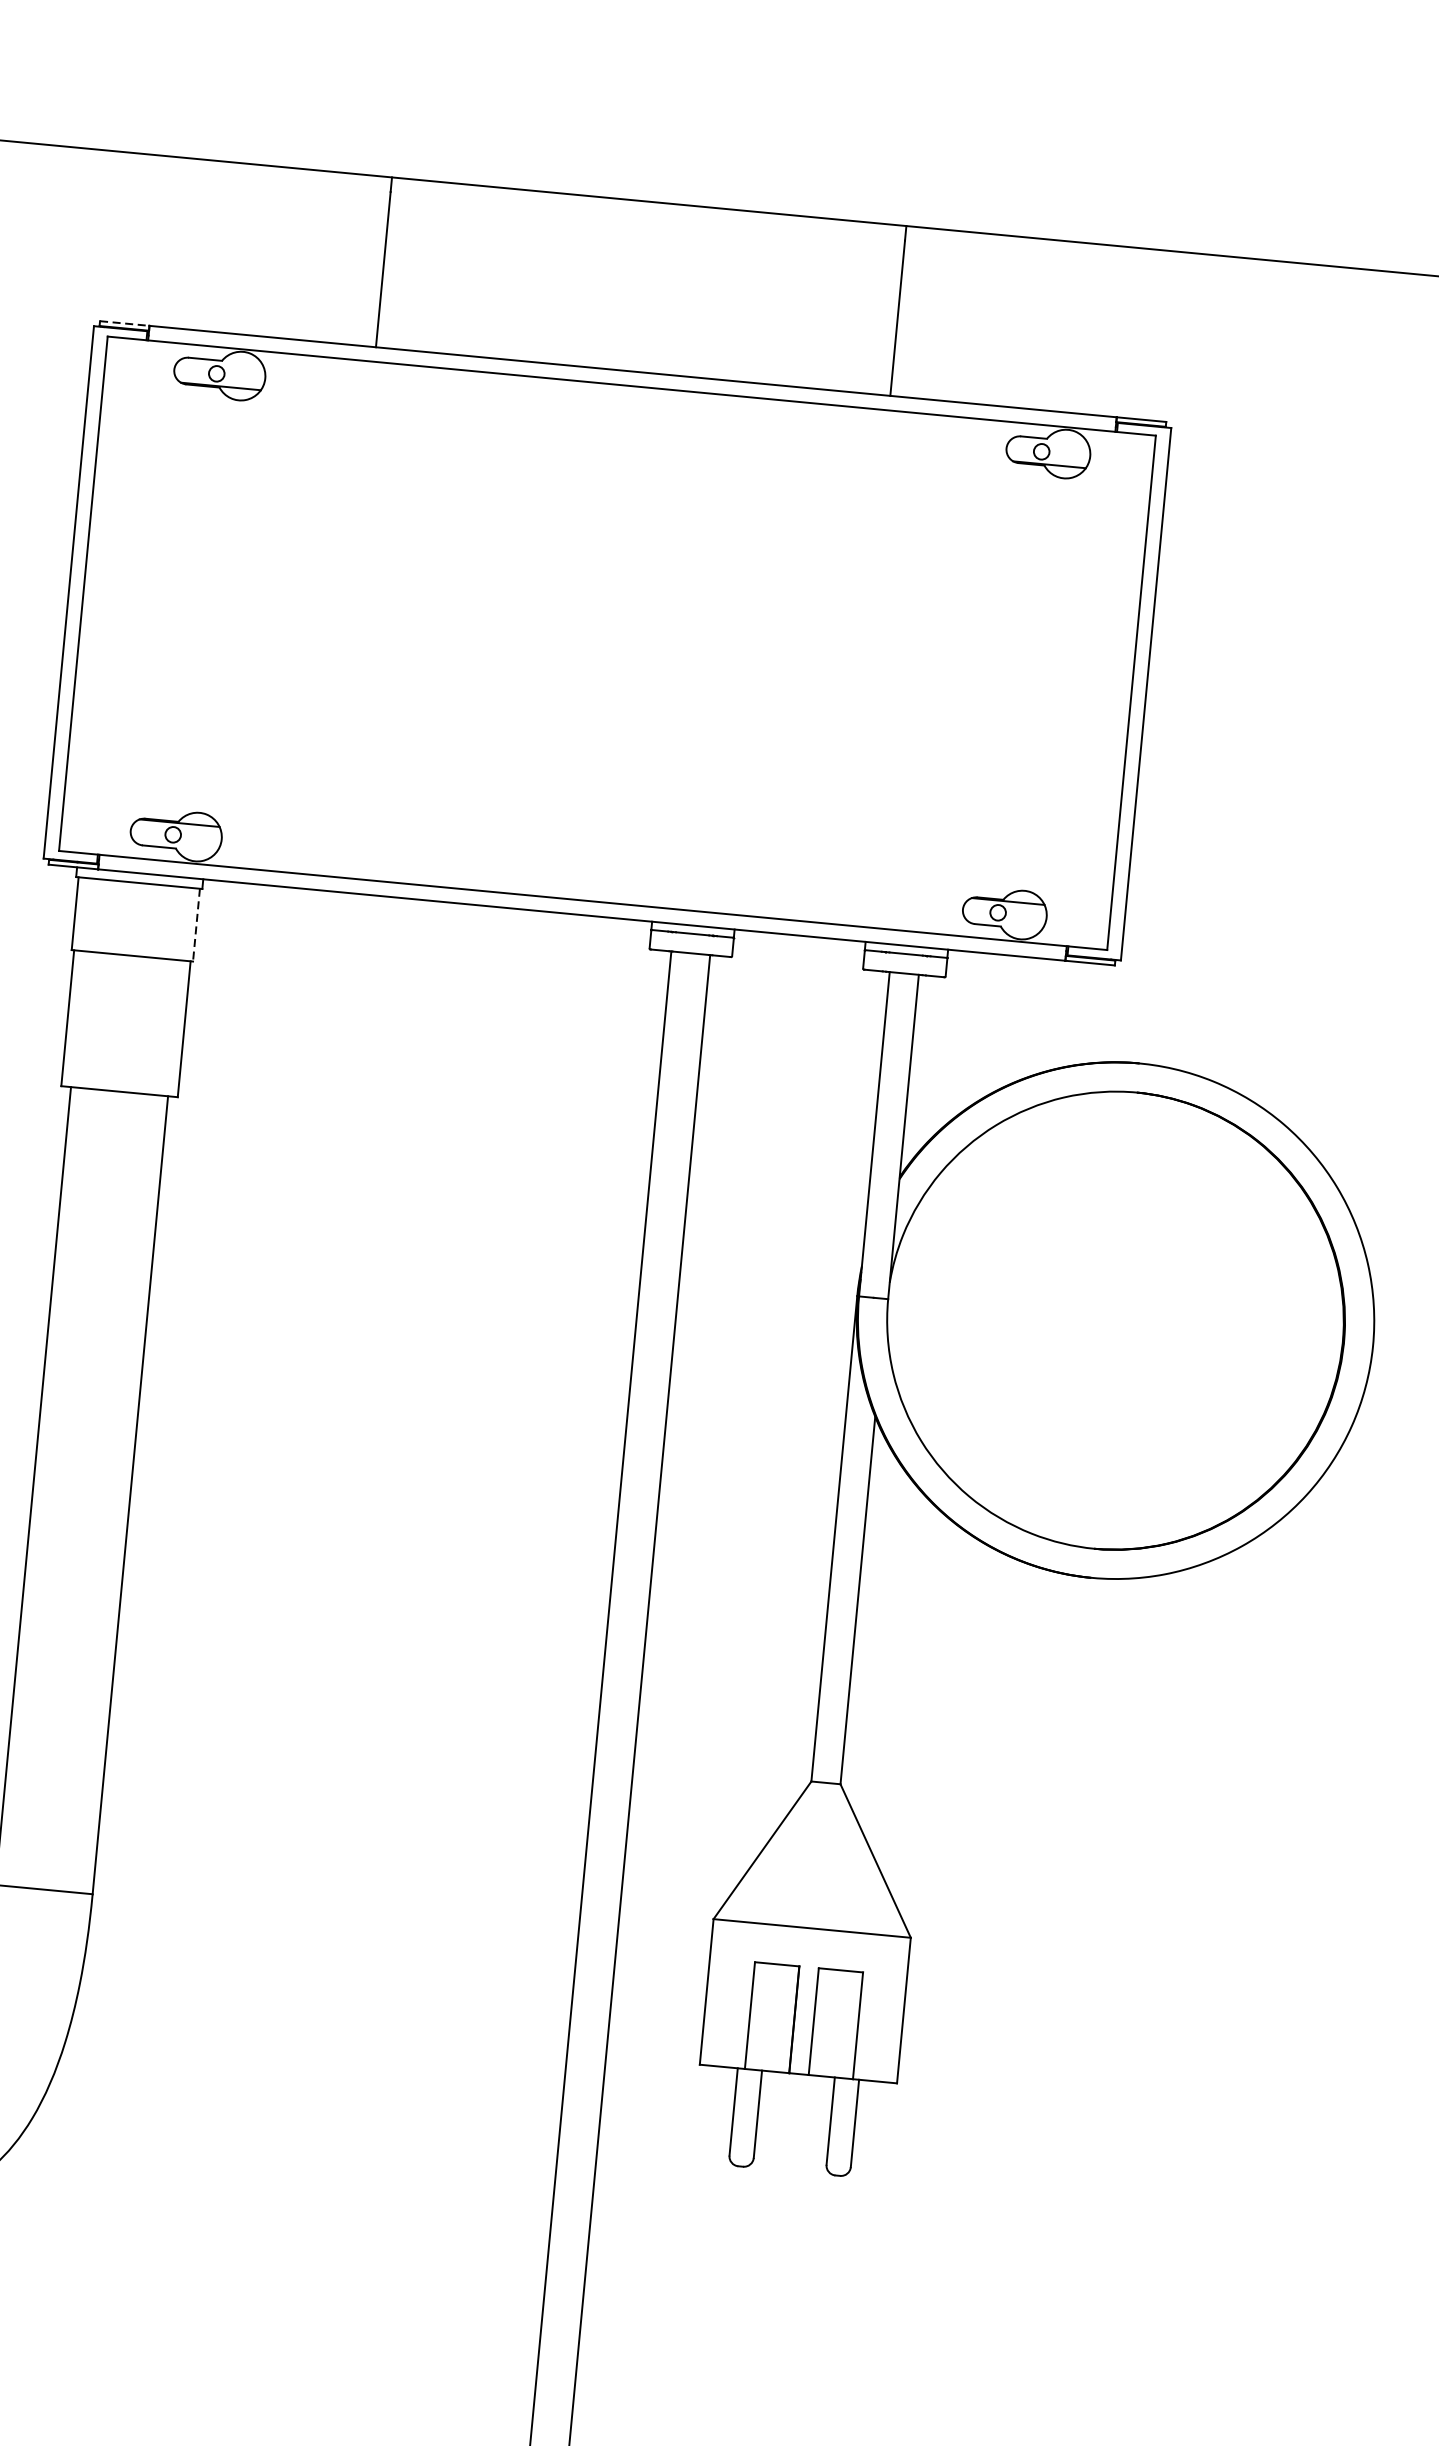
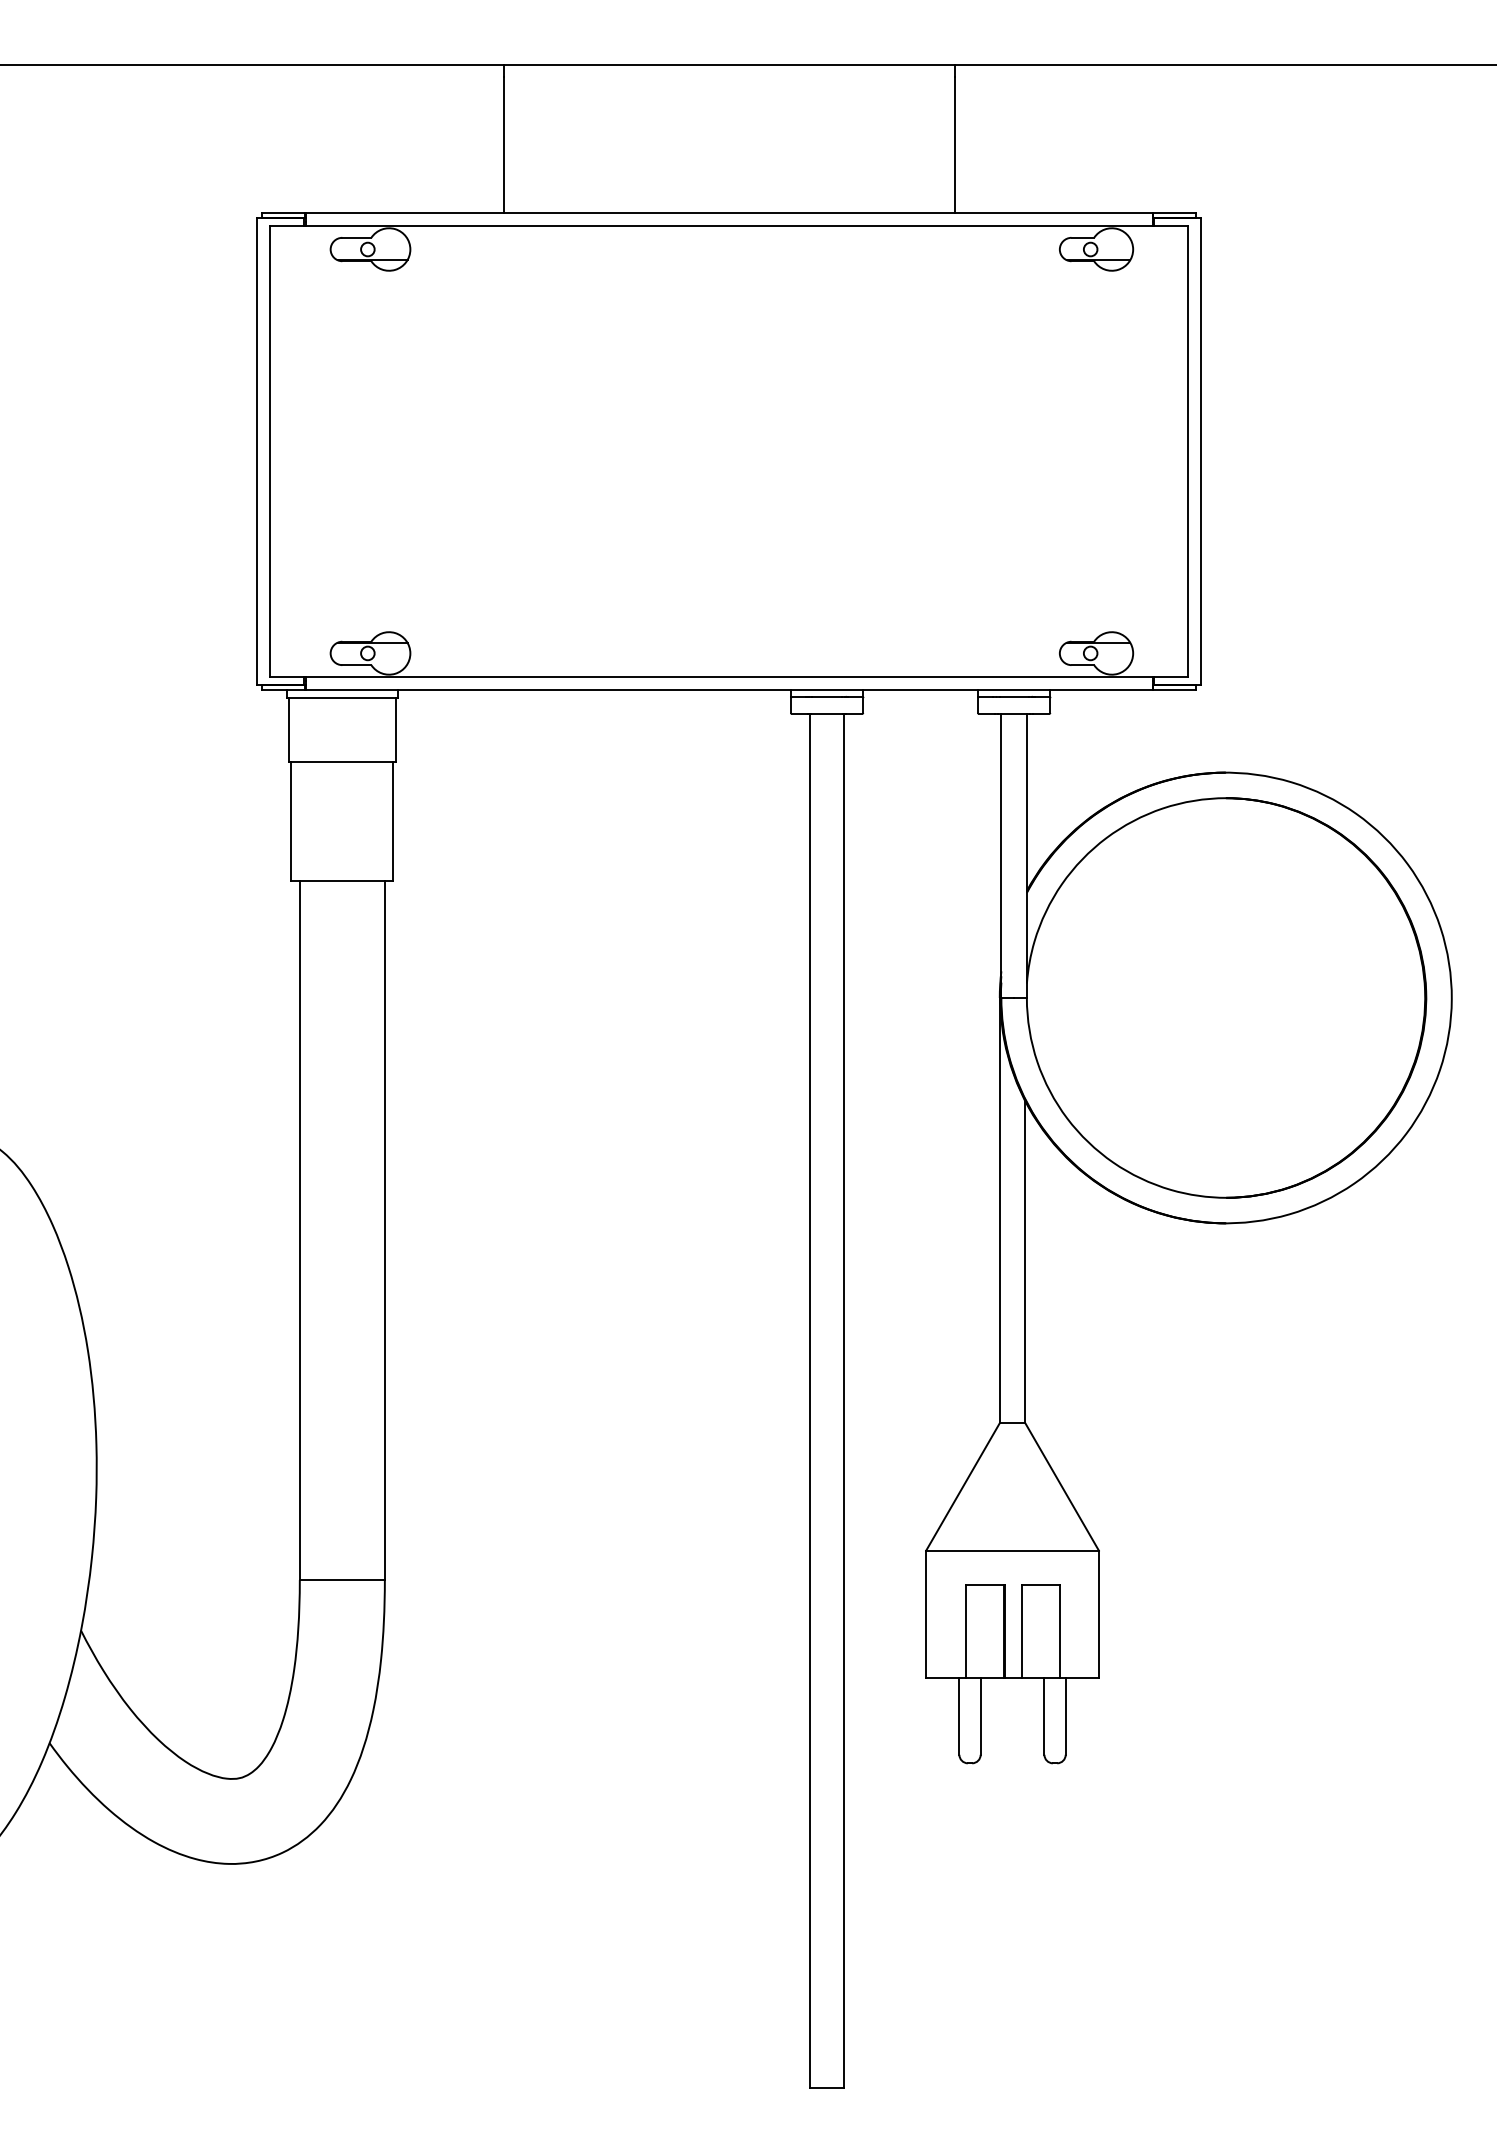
line: (124, 323) -> (283, 213), dashed -> solid
line: (196, 924) -> (395, 729), dashed -> solid

